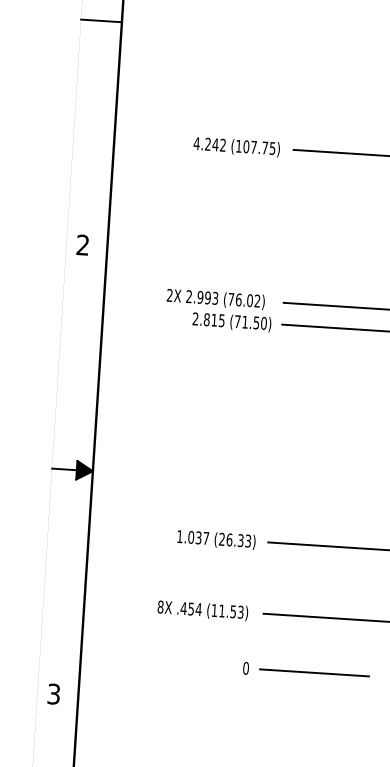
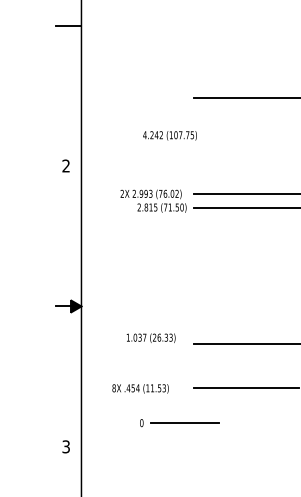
text: (235, 146) -> (169, 135), moved
text: (215, 538) -> (150, 337), moved
text: (202, 610) -> (140, 388), moved
part: (306, 672) -> (179, 423), moved

